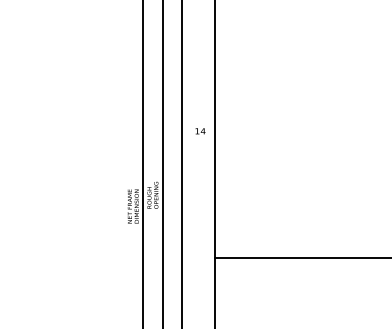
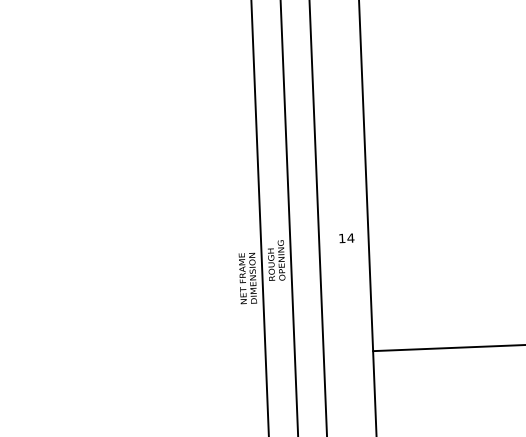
text: (200, 131) -> (346, 238), moved

